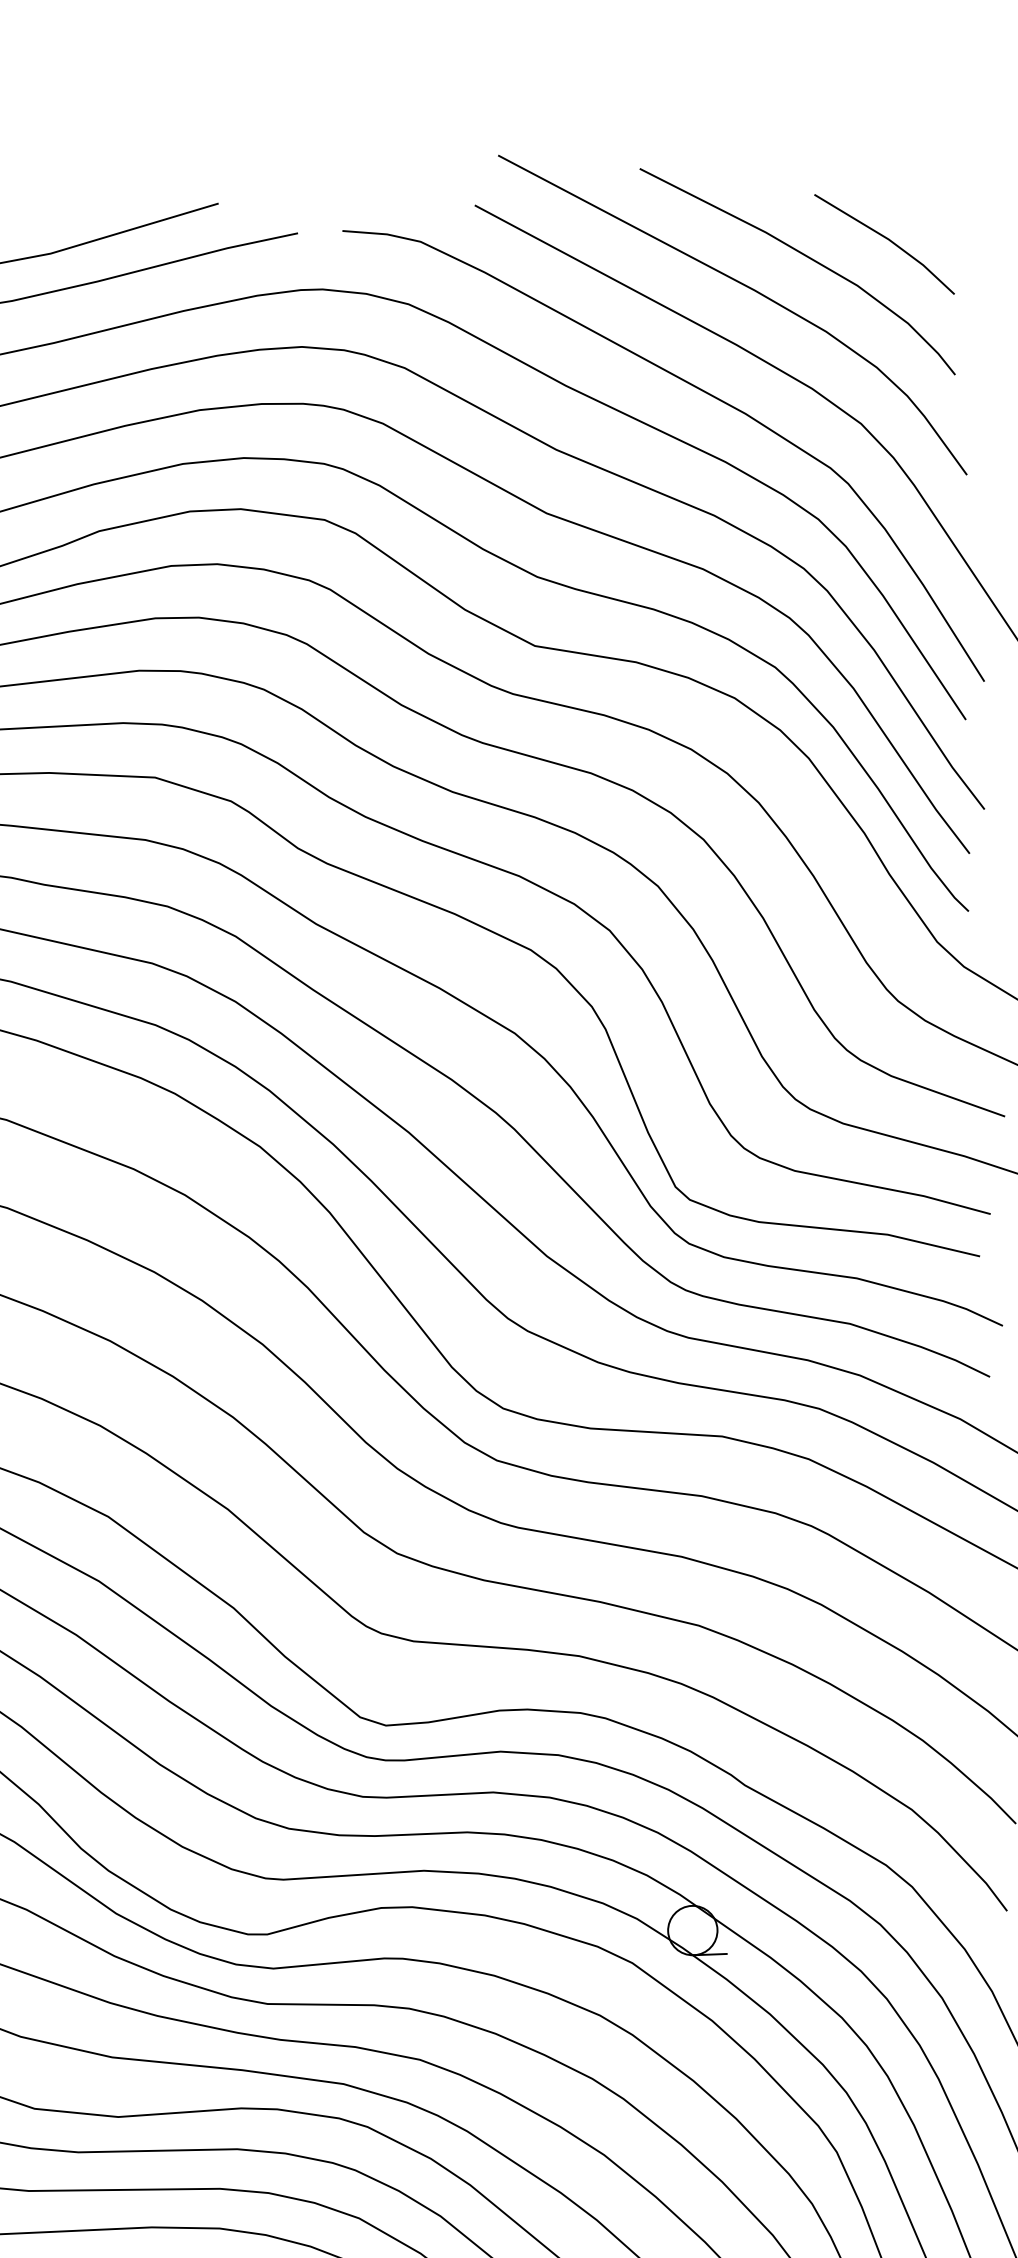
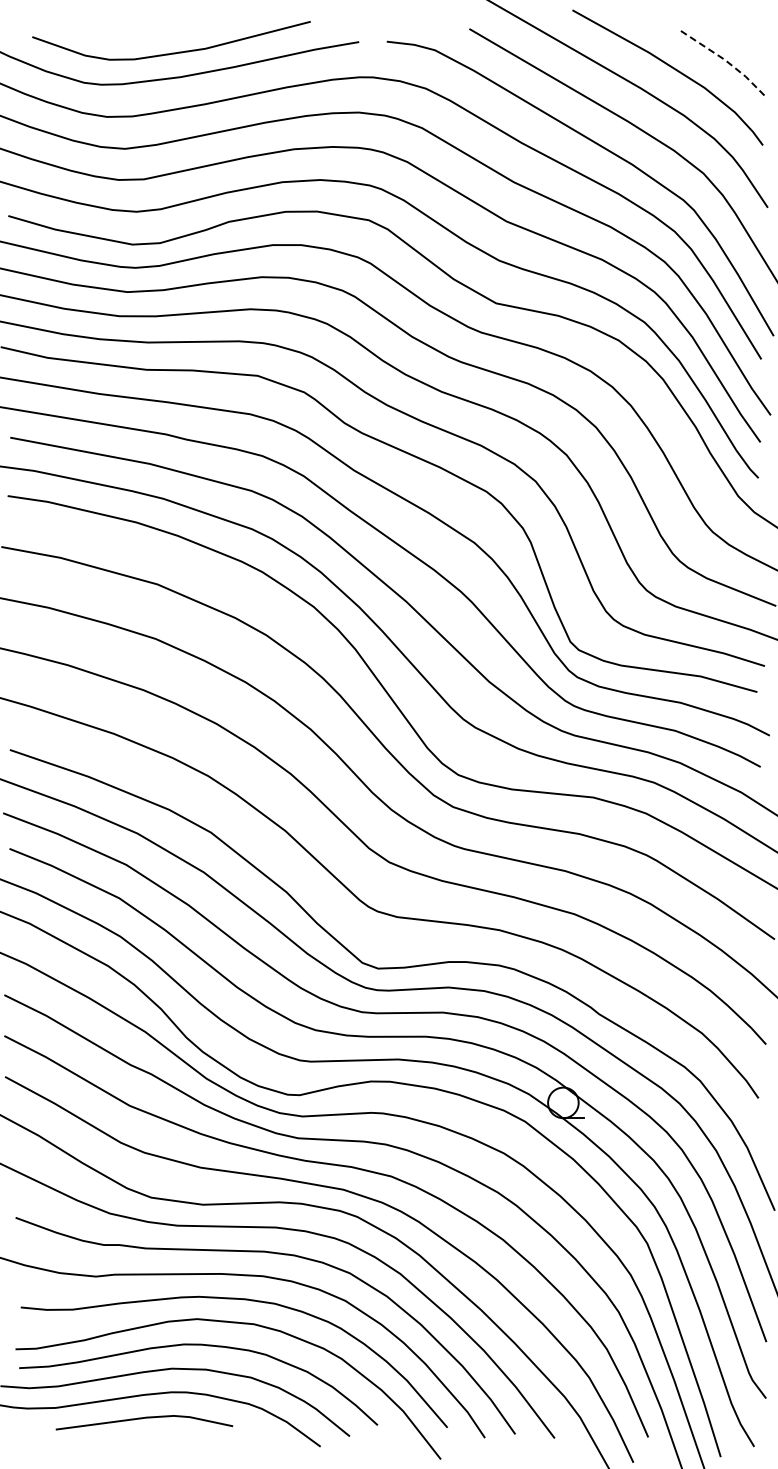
line: (887, 238) -> (724, 59), solid -> dashed

